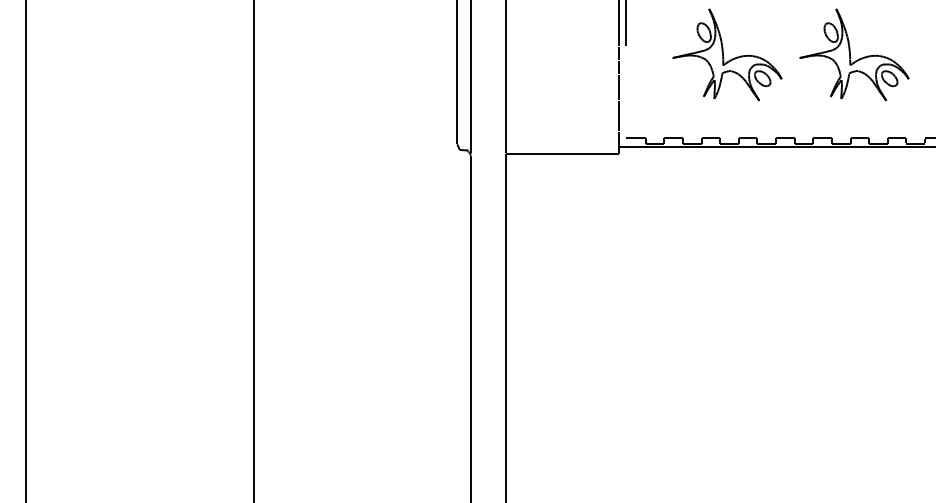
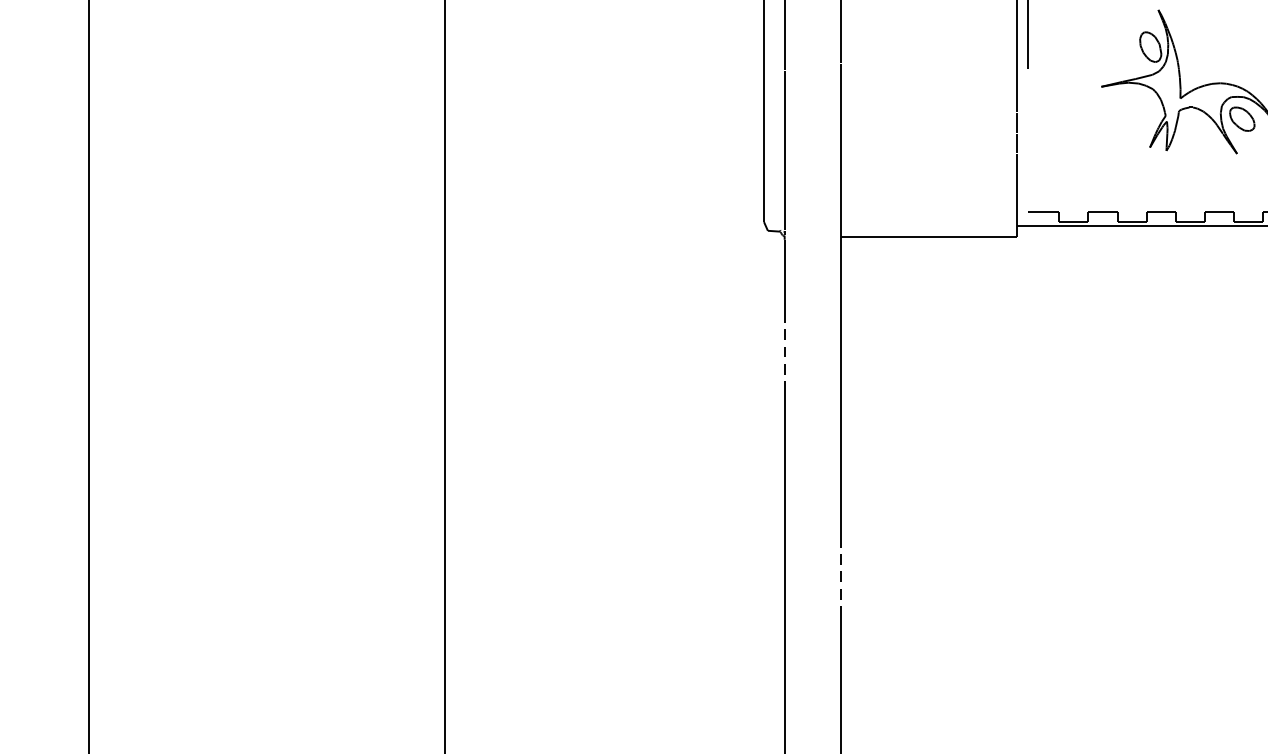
line: (470, 228) -> (784, 353), solid -> dashed
line: (506, 367) -> (841, 571), solid -> dashed

